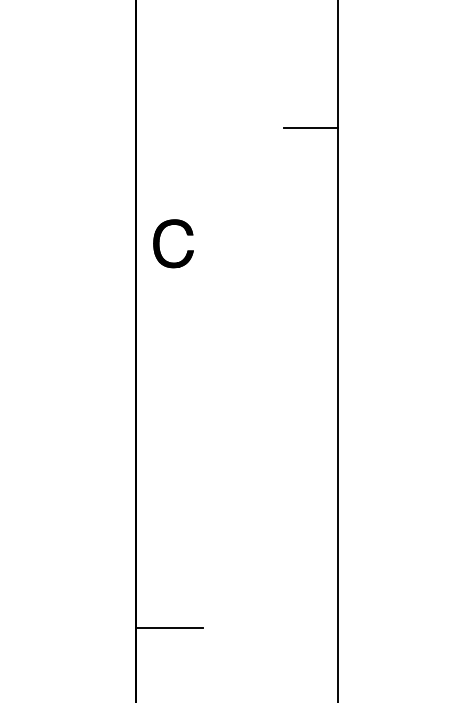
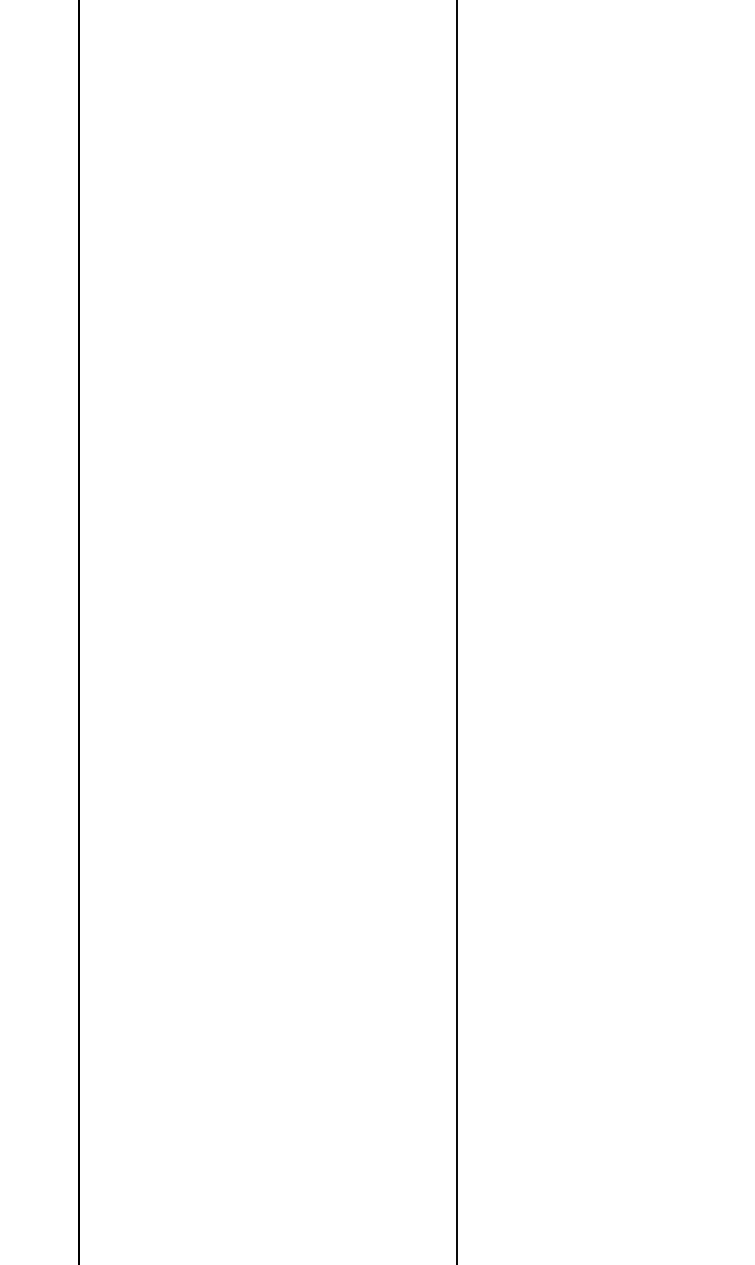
line: (311, 127) -> (406, 104), removed
part: (159, 243) -> (123, 320), removed
line: (169, 628) -> (142, 1038), removed

